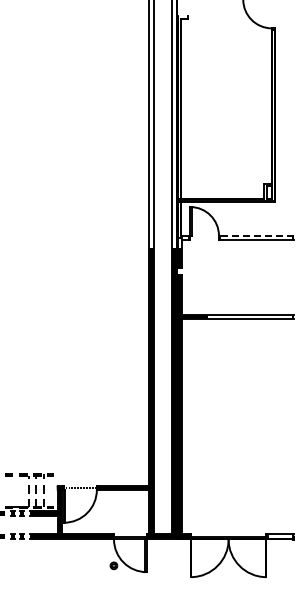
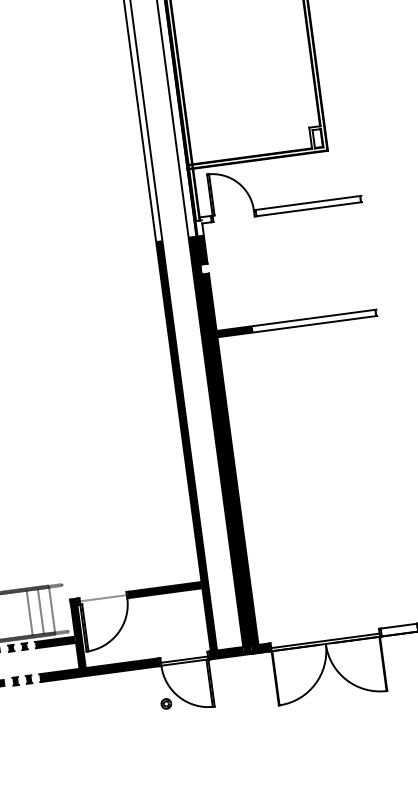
line: (257, 235) -> (309, 202), dashed -> solid

